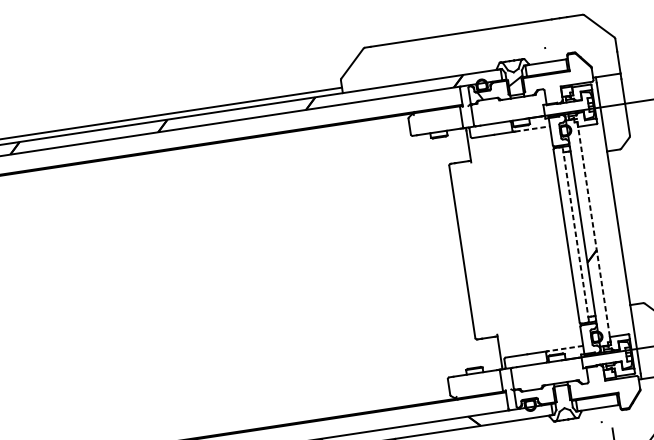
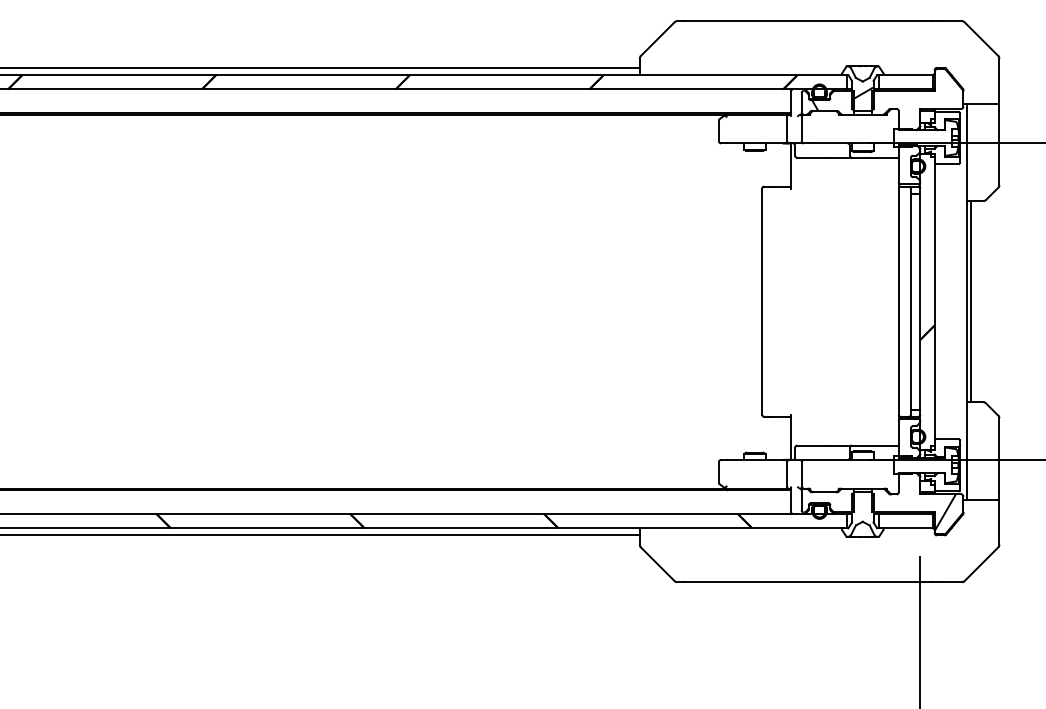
line: (532, 128) -> (876, 157), dashed -> solid
line: (621, 227) -> (970, 301), added
line: (593, 231) -> (934, 301), dashed -> solid
line: (575, 234) -> (910, 301), dashed -> solid
line: (566, 348) -> (876, 445), dashed -> solid
hatch: (625, 391) -> (944, 512), added

